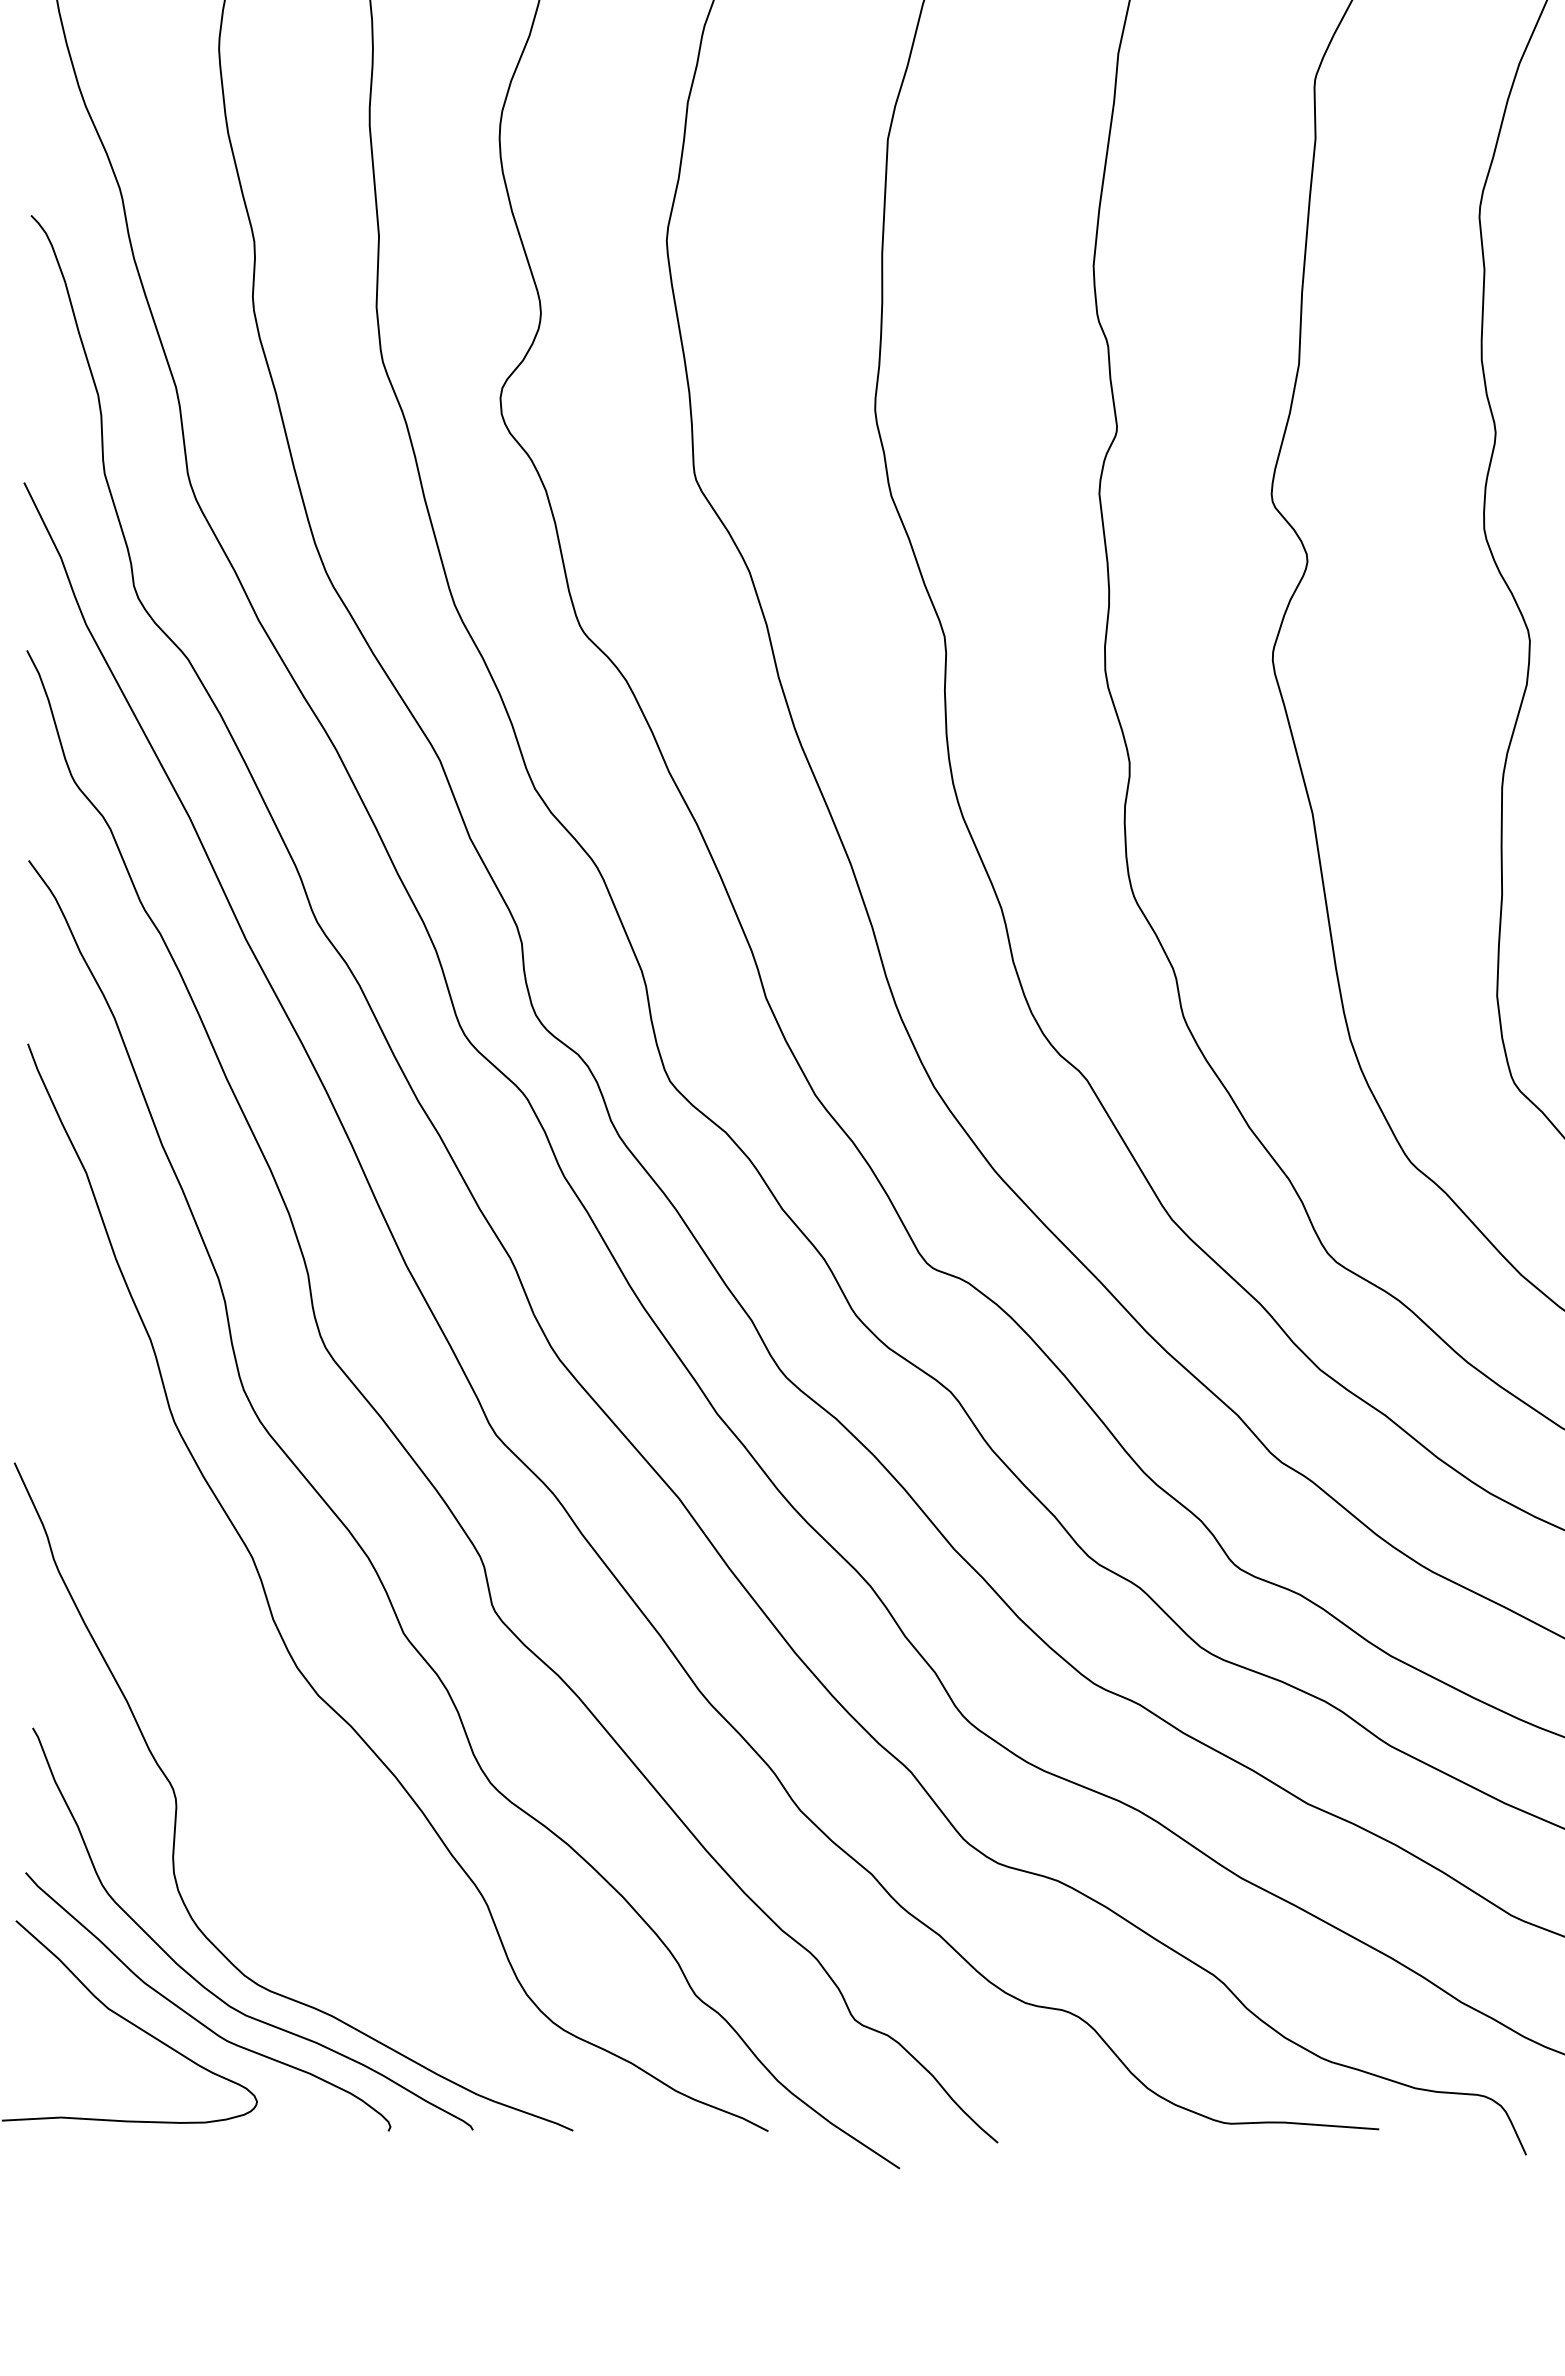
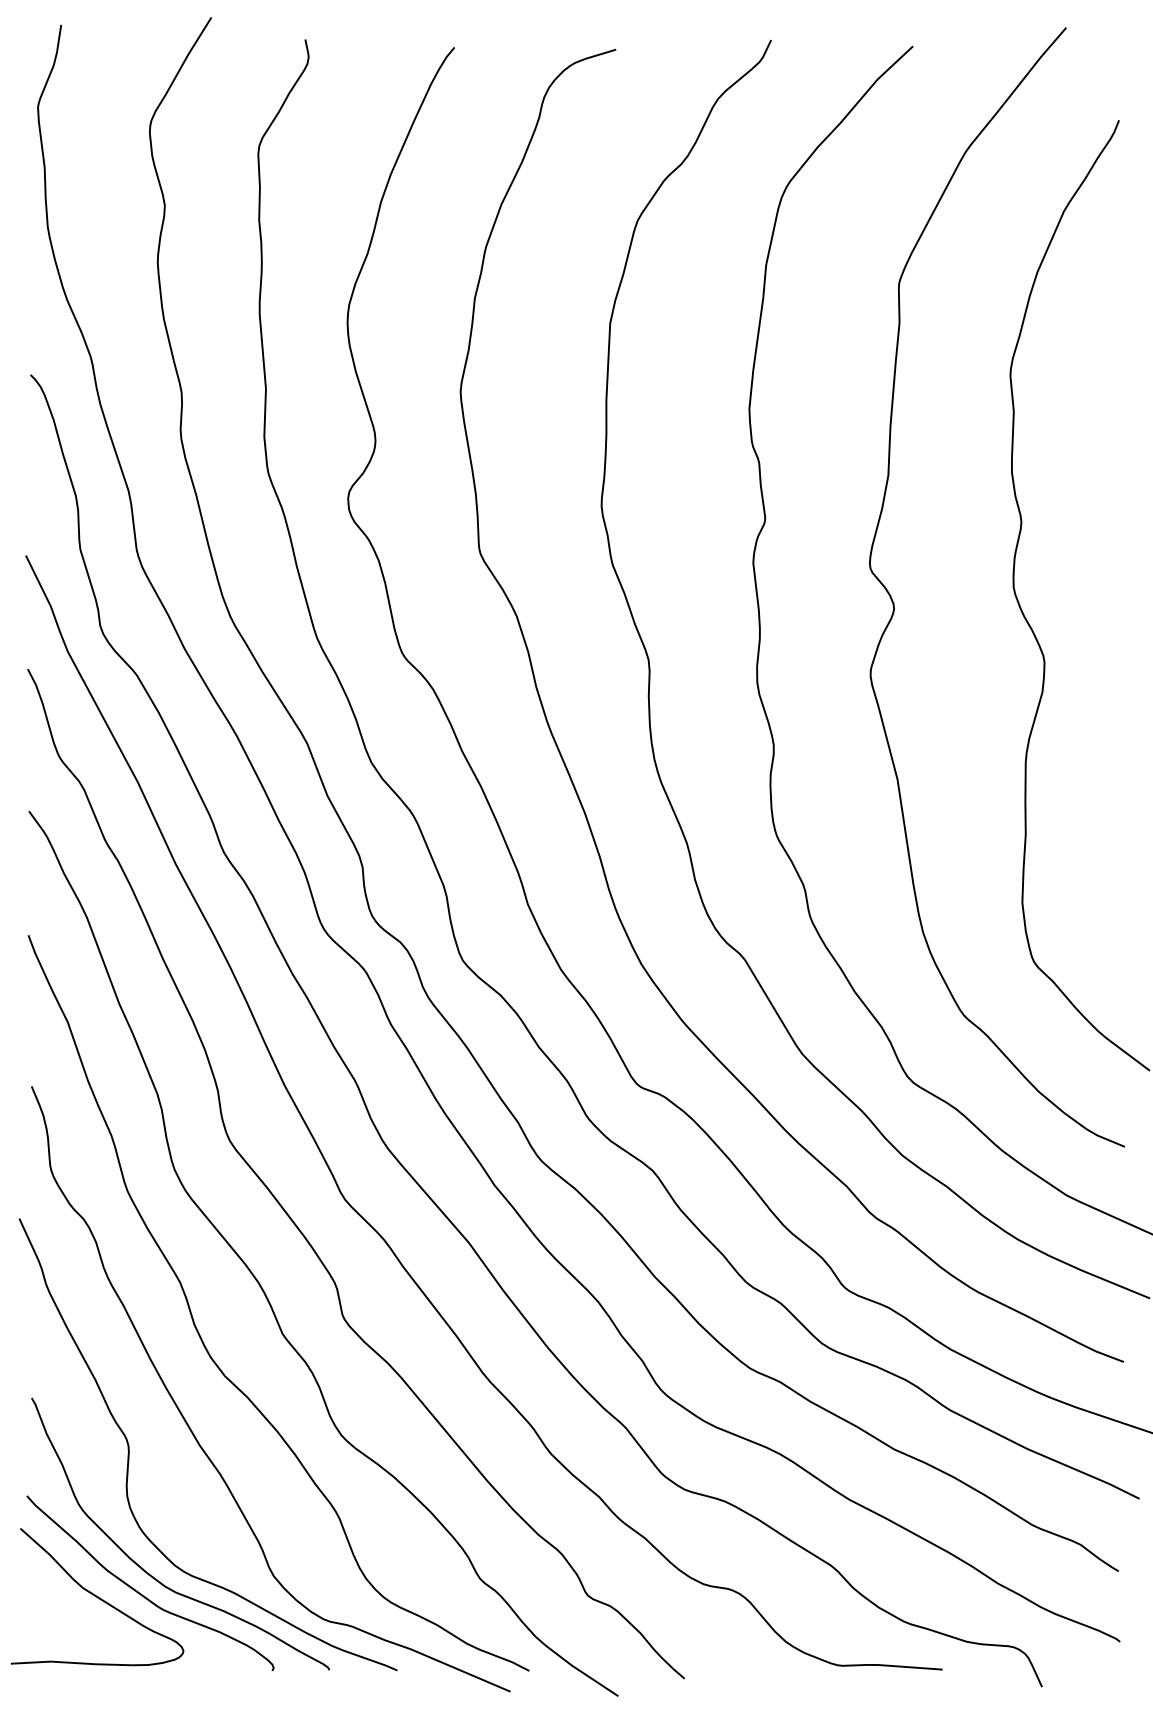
curve: (270, 1775) -> (192, 1430), added

